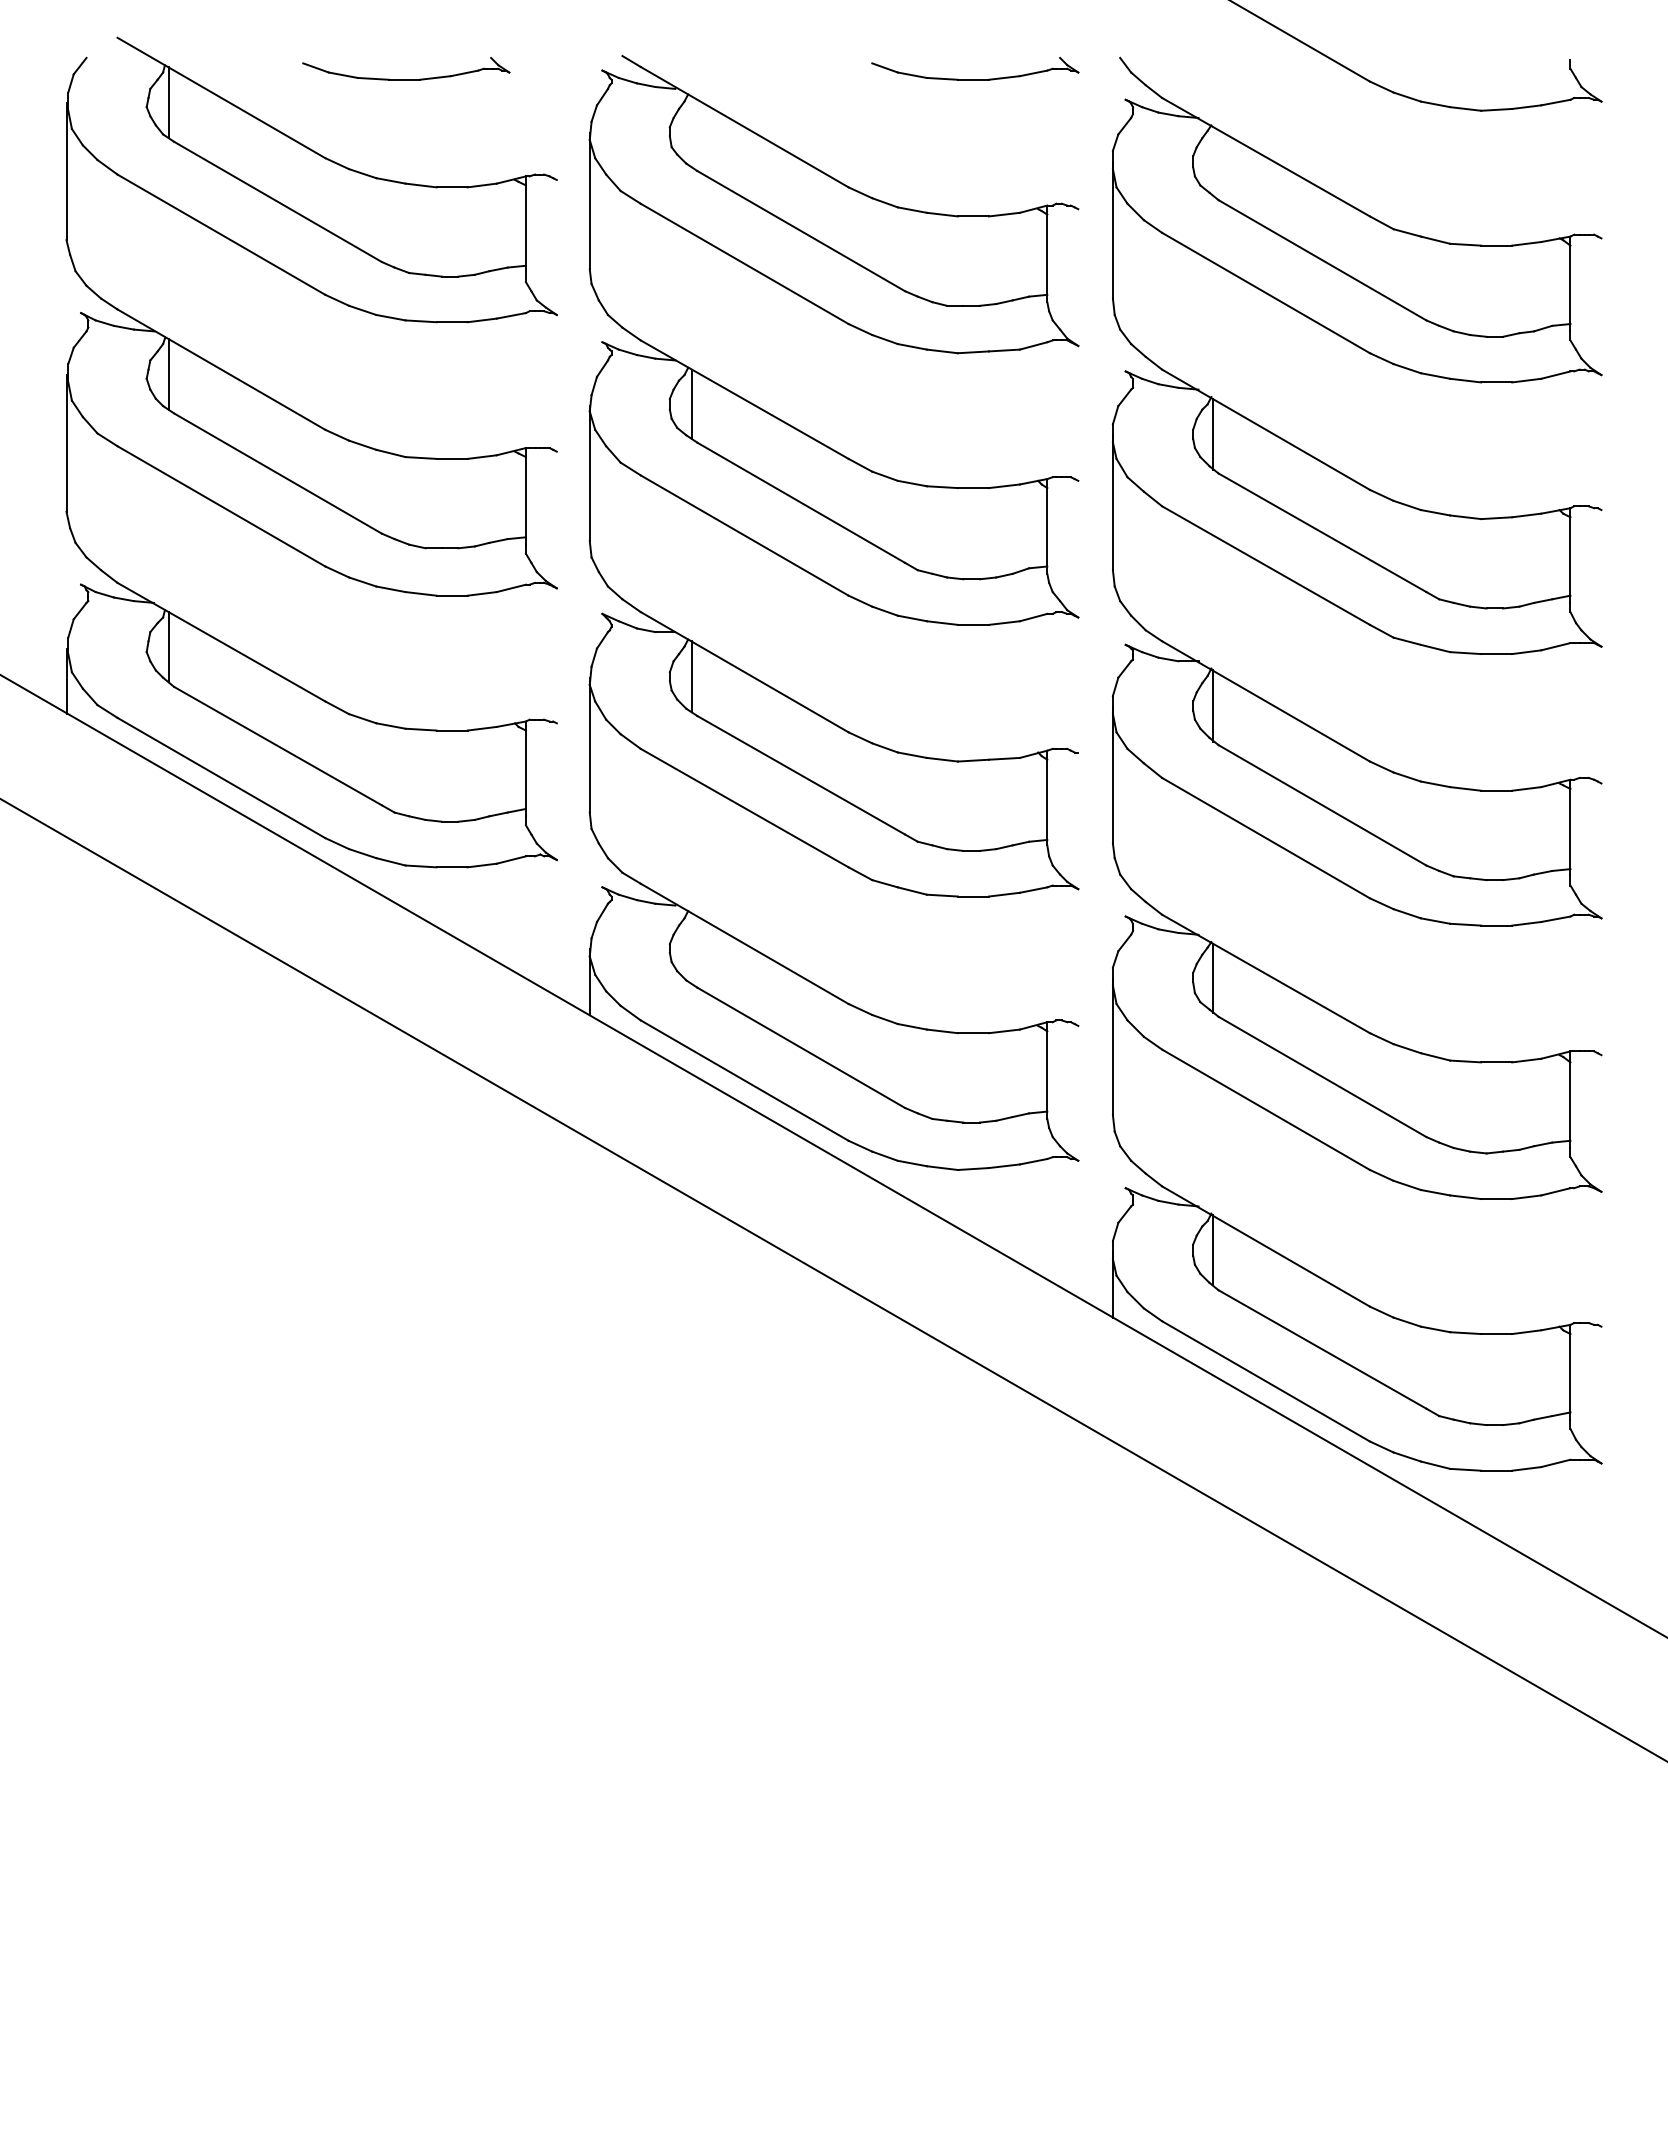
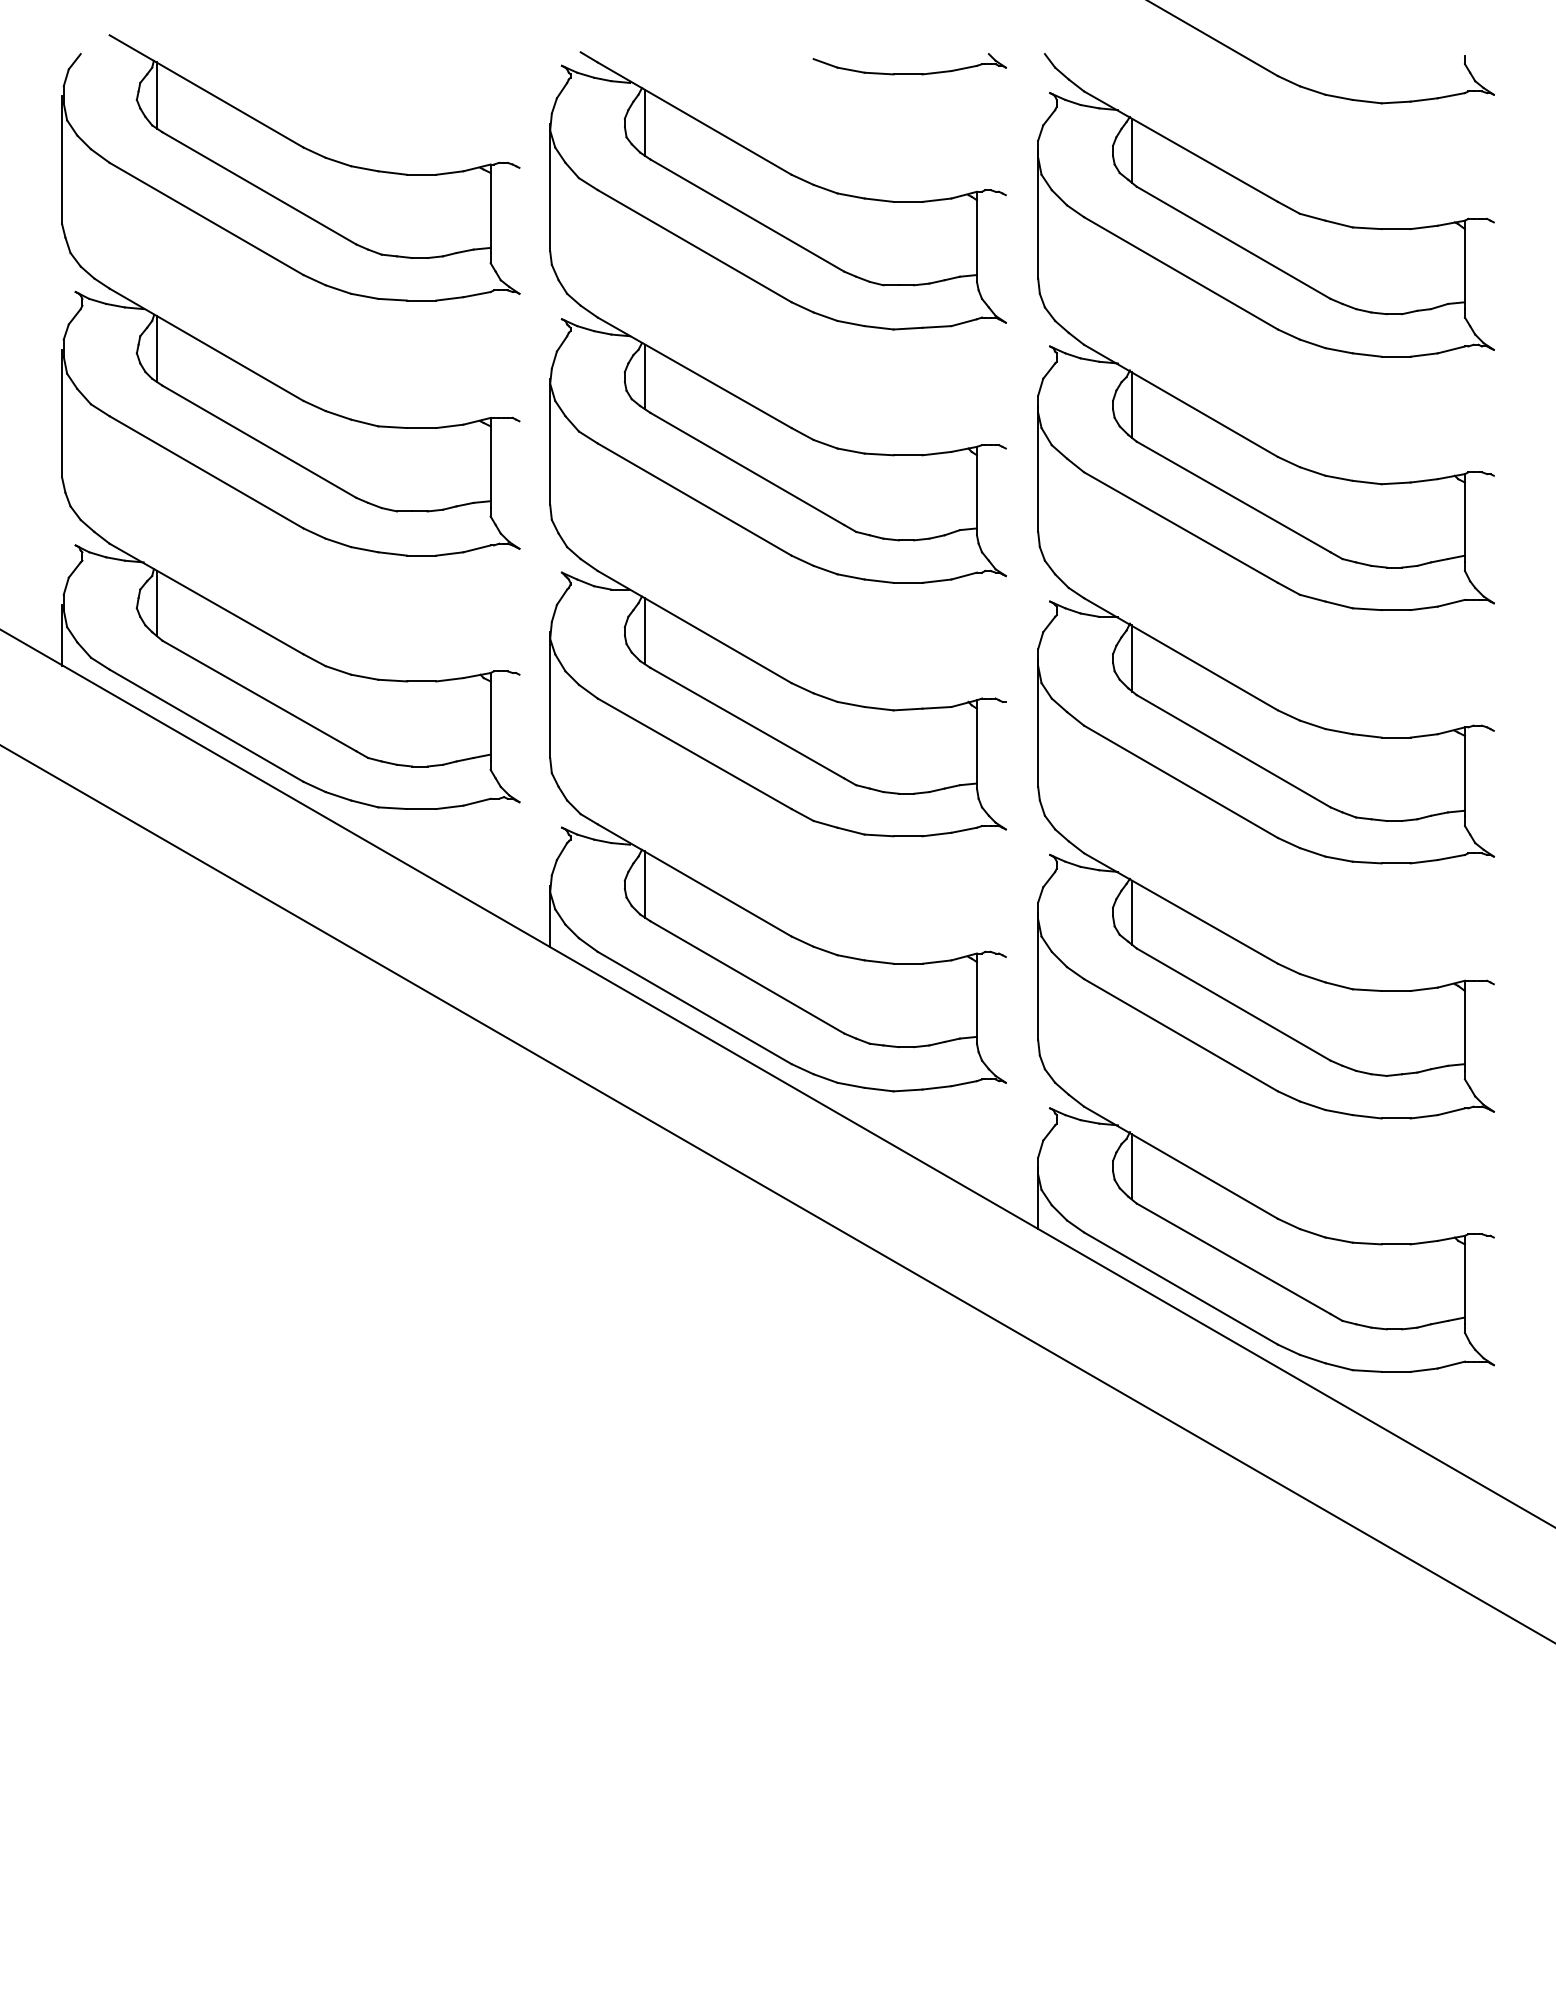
part: (406, 79) -> (379, 74), removed
line: (691, 131) -> (645, 122), added
line: (1213, 161) -> (1131, 150), added
line: (691, 947) -> (645, 883), added

